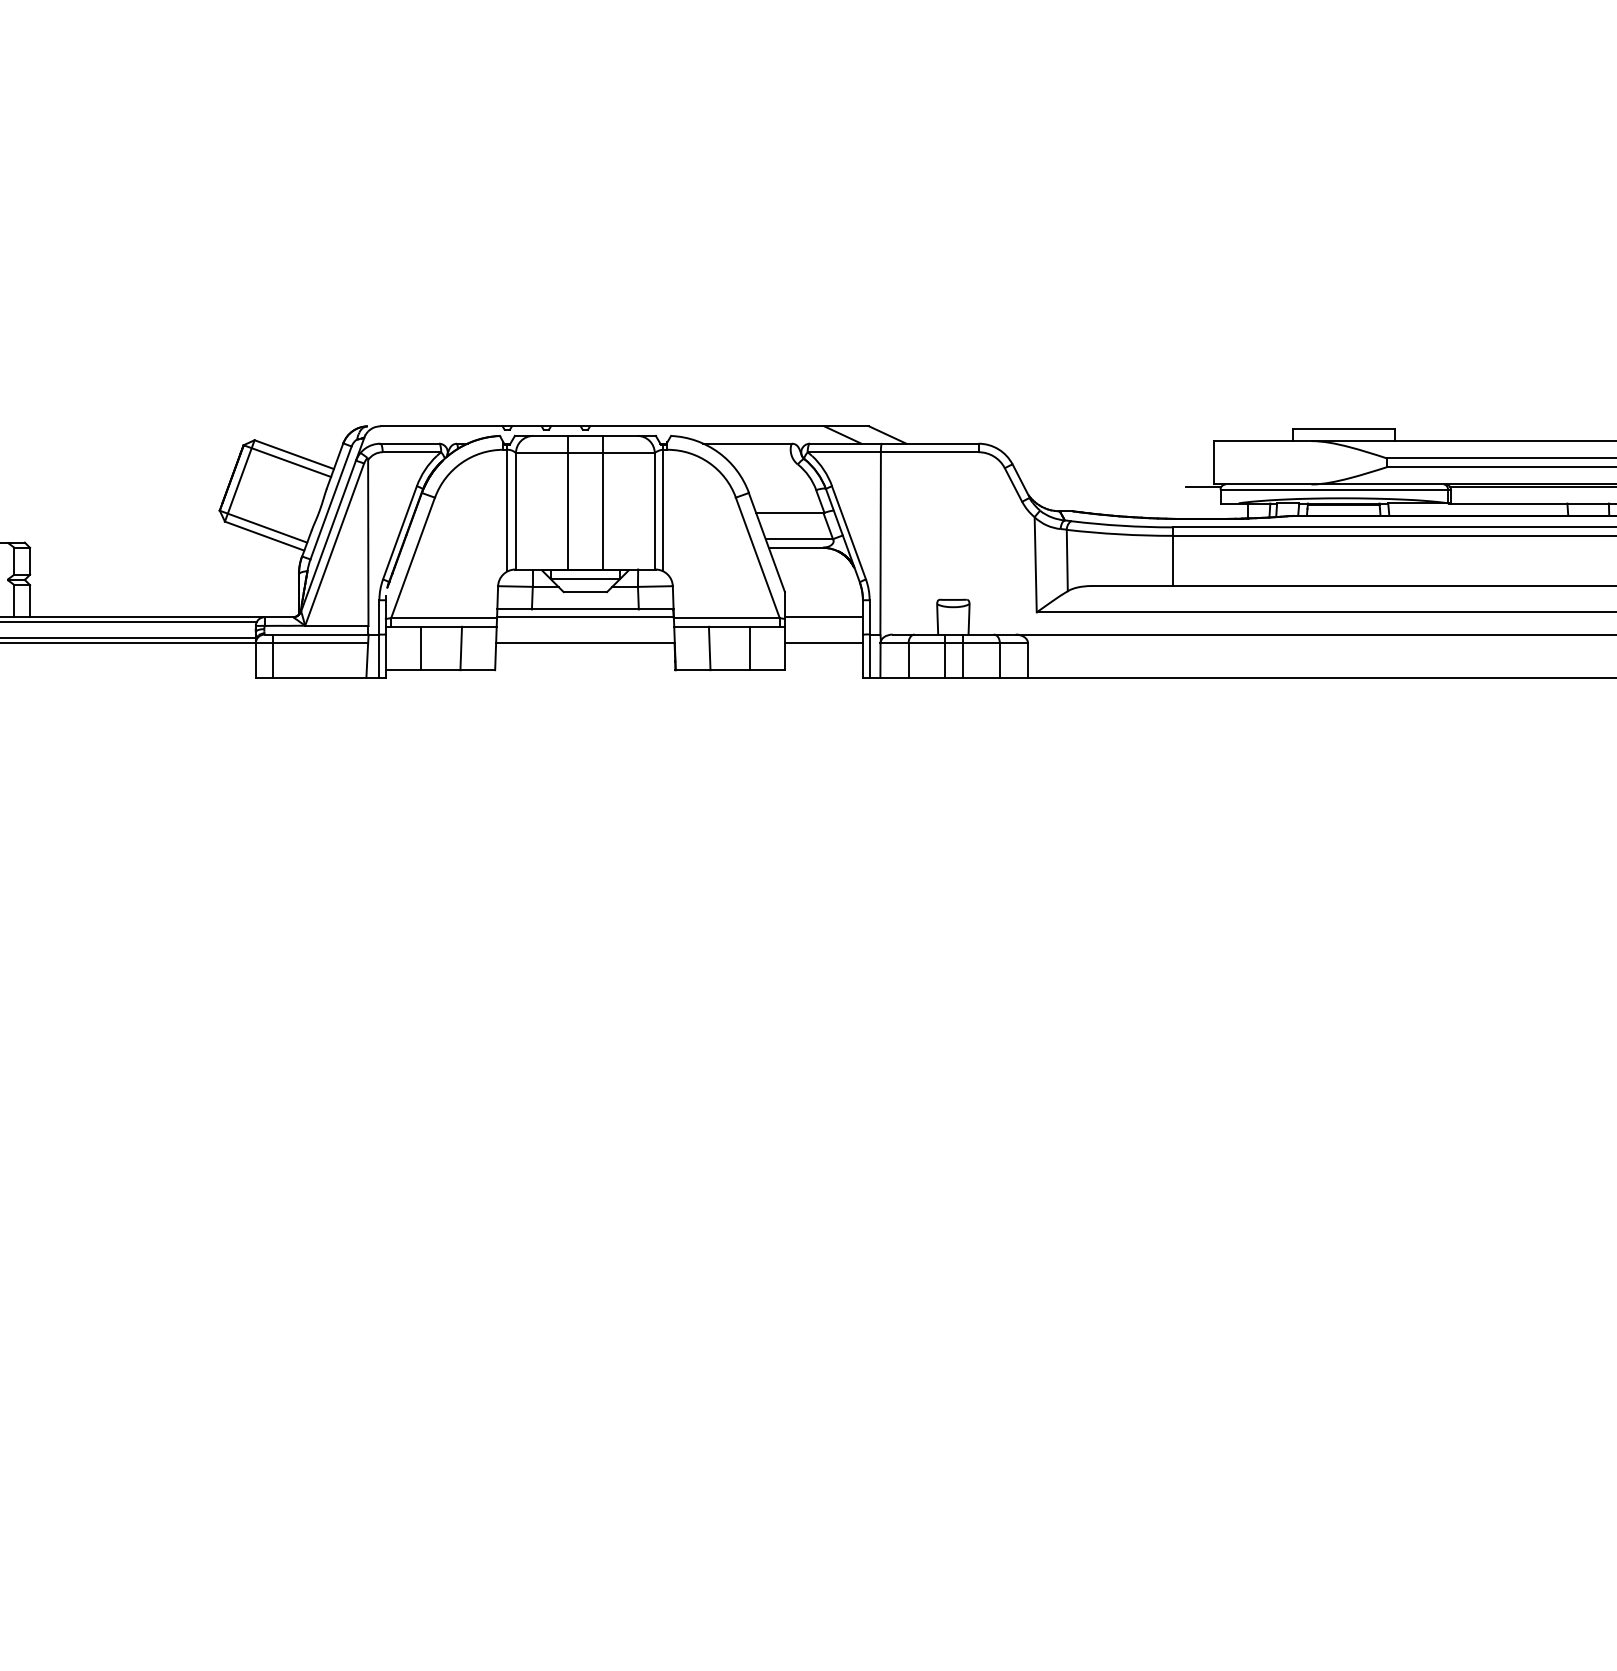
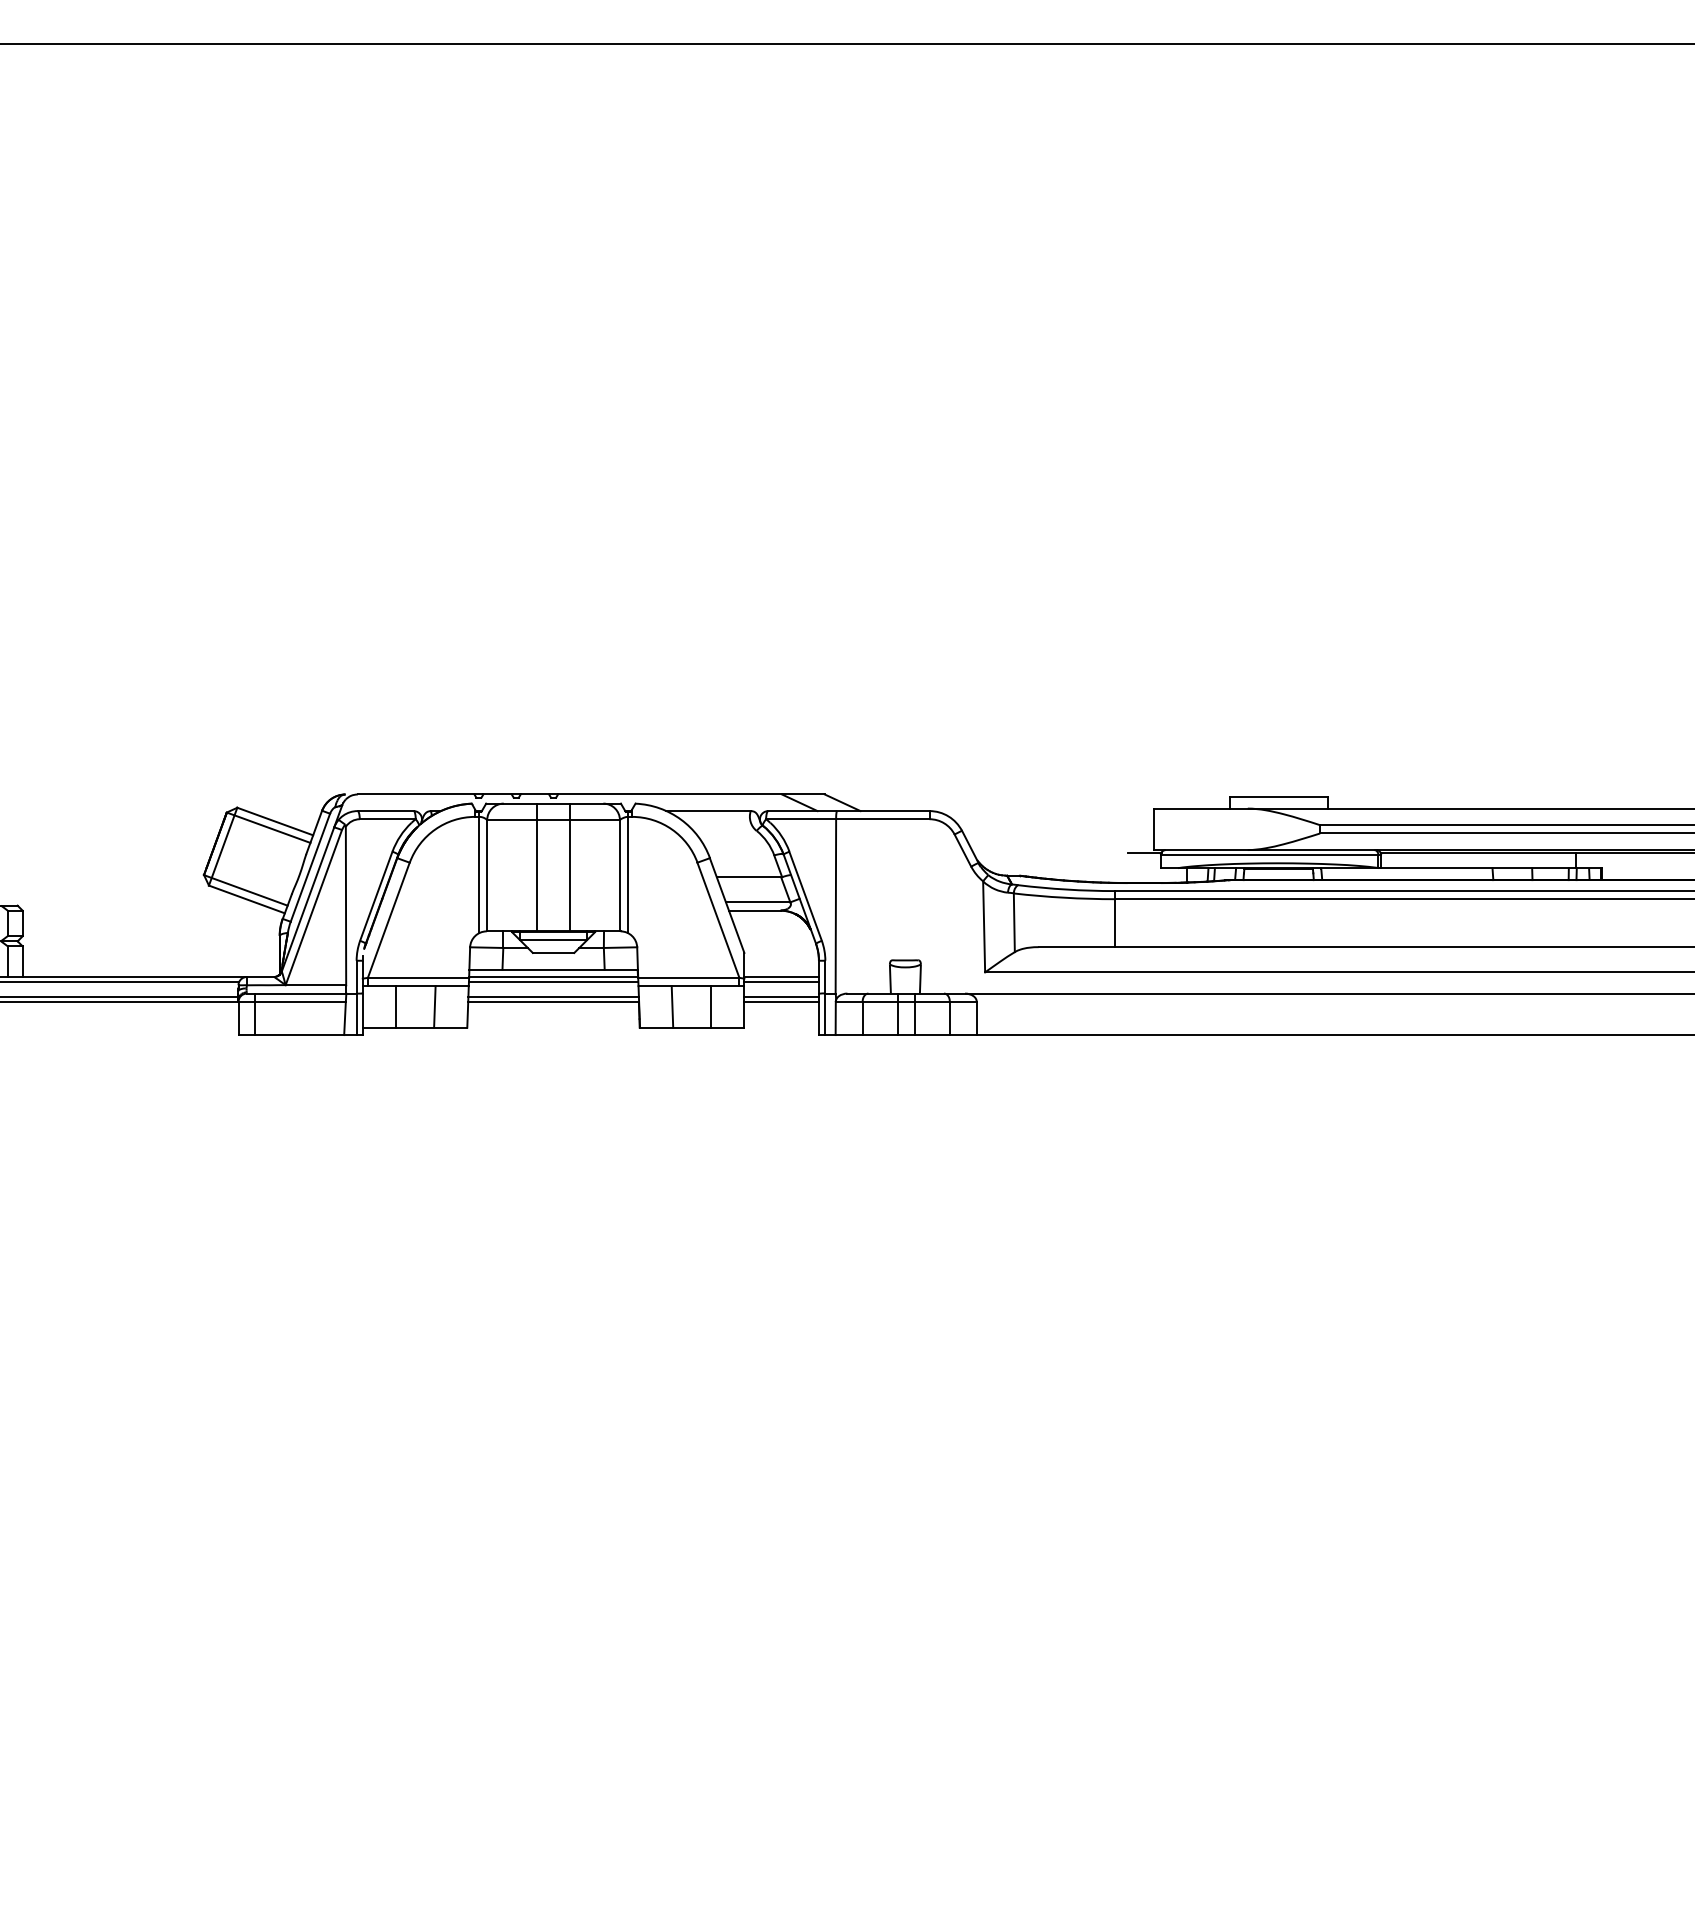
line: (585, 621) -> (553, 981), added
line: (823, 621) -> (781, 981), added
line: (585, 637) -> (553, 996), added
line: (823, 637) -> (781, 996), added

